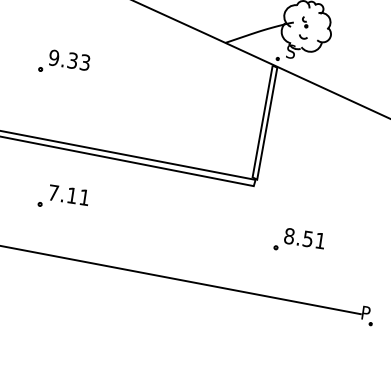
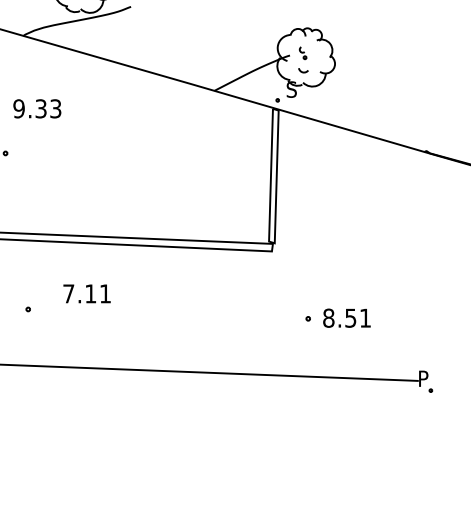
text: (69, 60) -> (37, 108), moved
text: (68, 194) -> (86, 293), moved
text: (304, 237) -> (346, 317), moved

